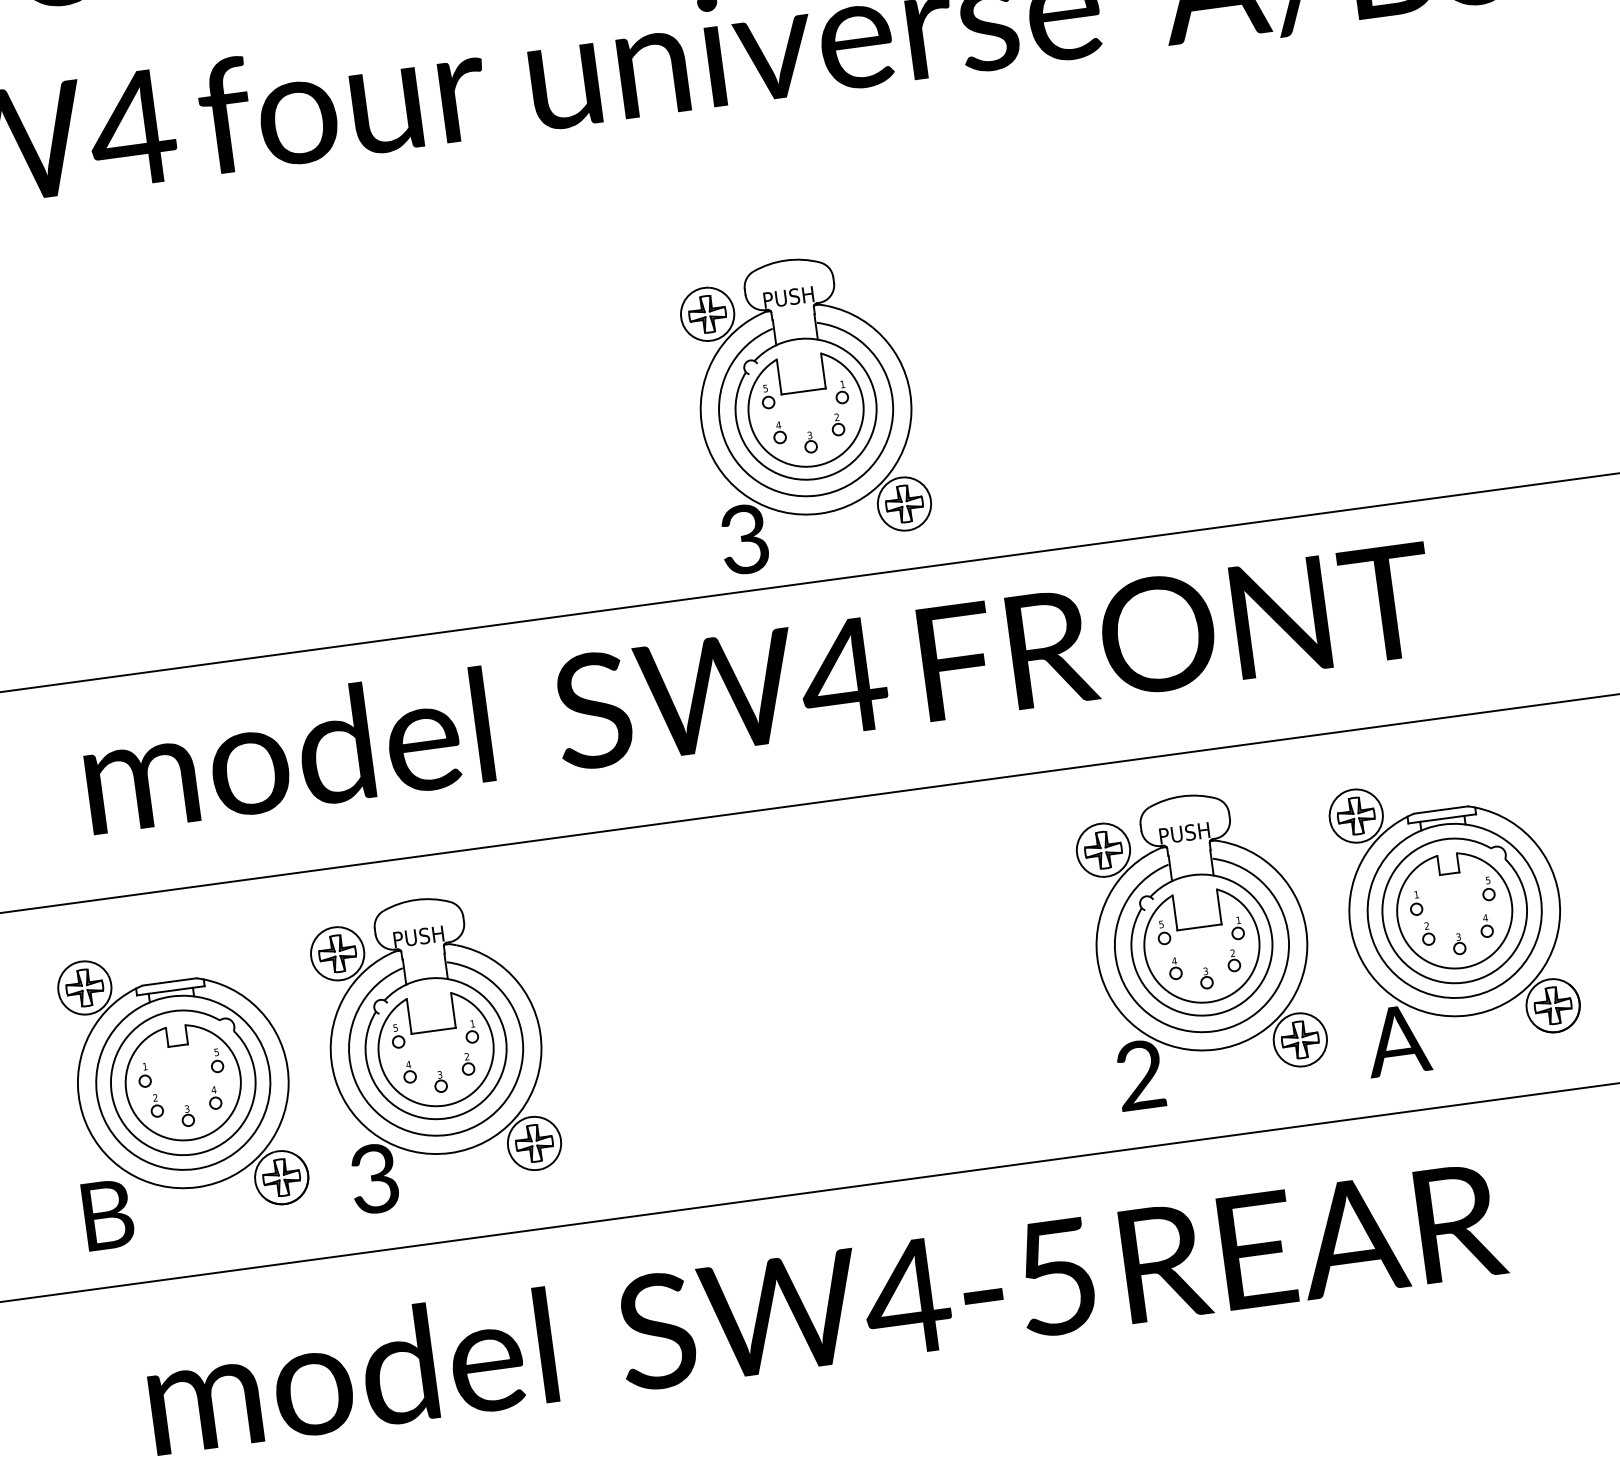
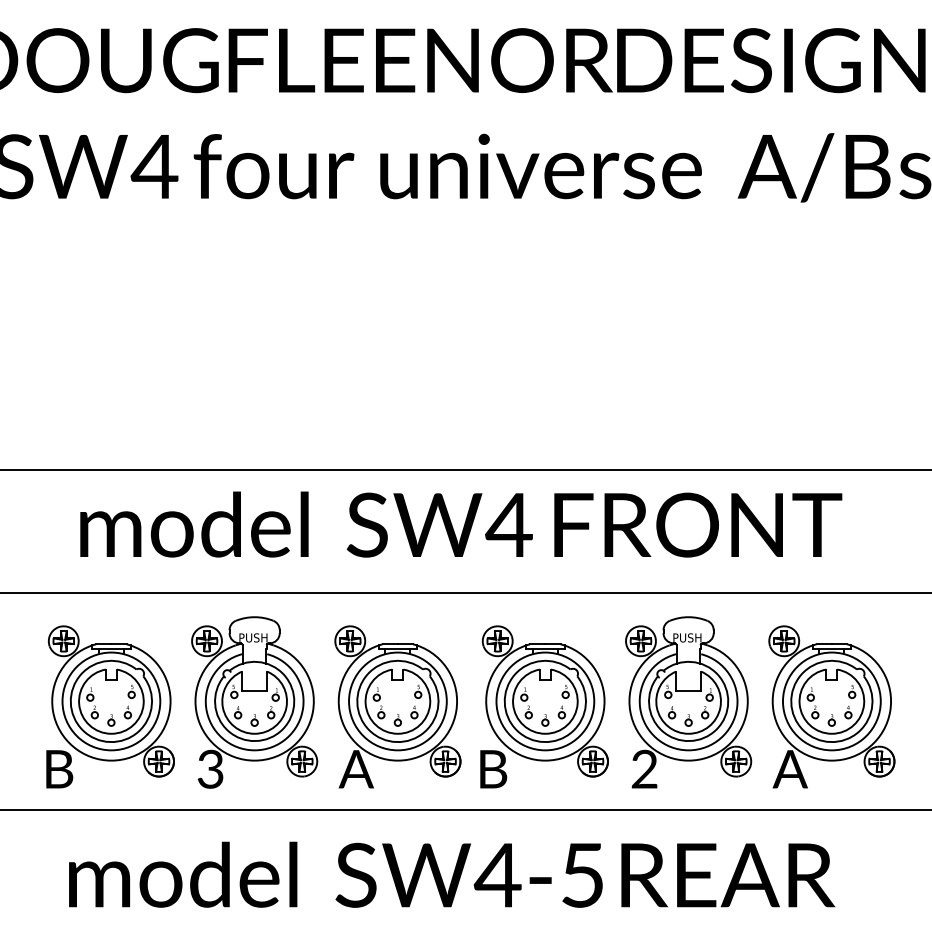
part: (806, 411) -> (508, 374), removed
part: (948, 988) -> (544, 706), added
part: (689, 1023) -> (397, 706), added

